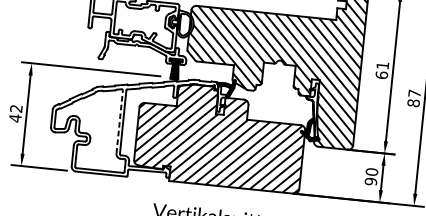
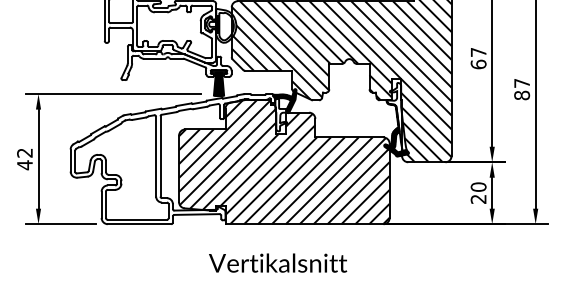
text: (382, 65) -> (478, 52), 61 -> 67
line: (120, 122) -> (156, 156), dashed -> solid
text: (370, 181) -> (478, 199), 90 -> 20

